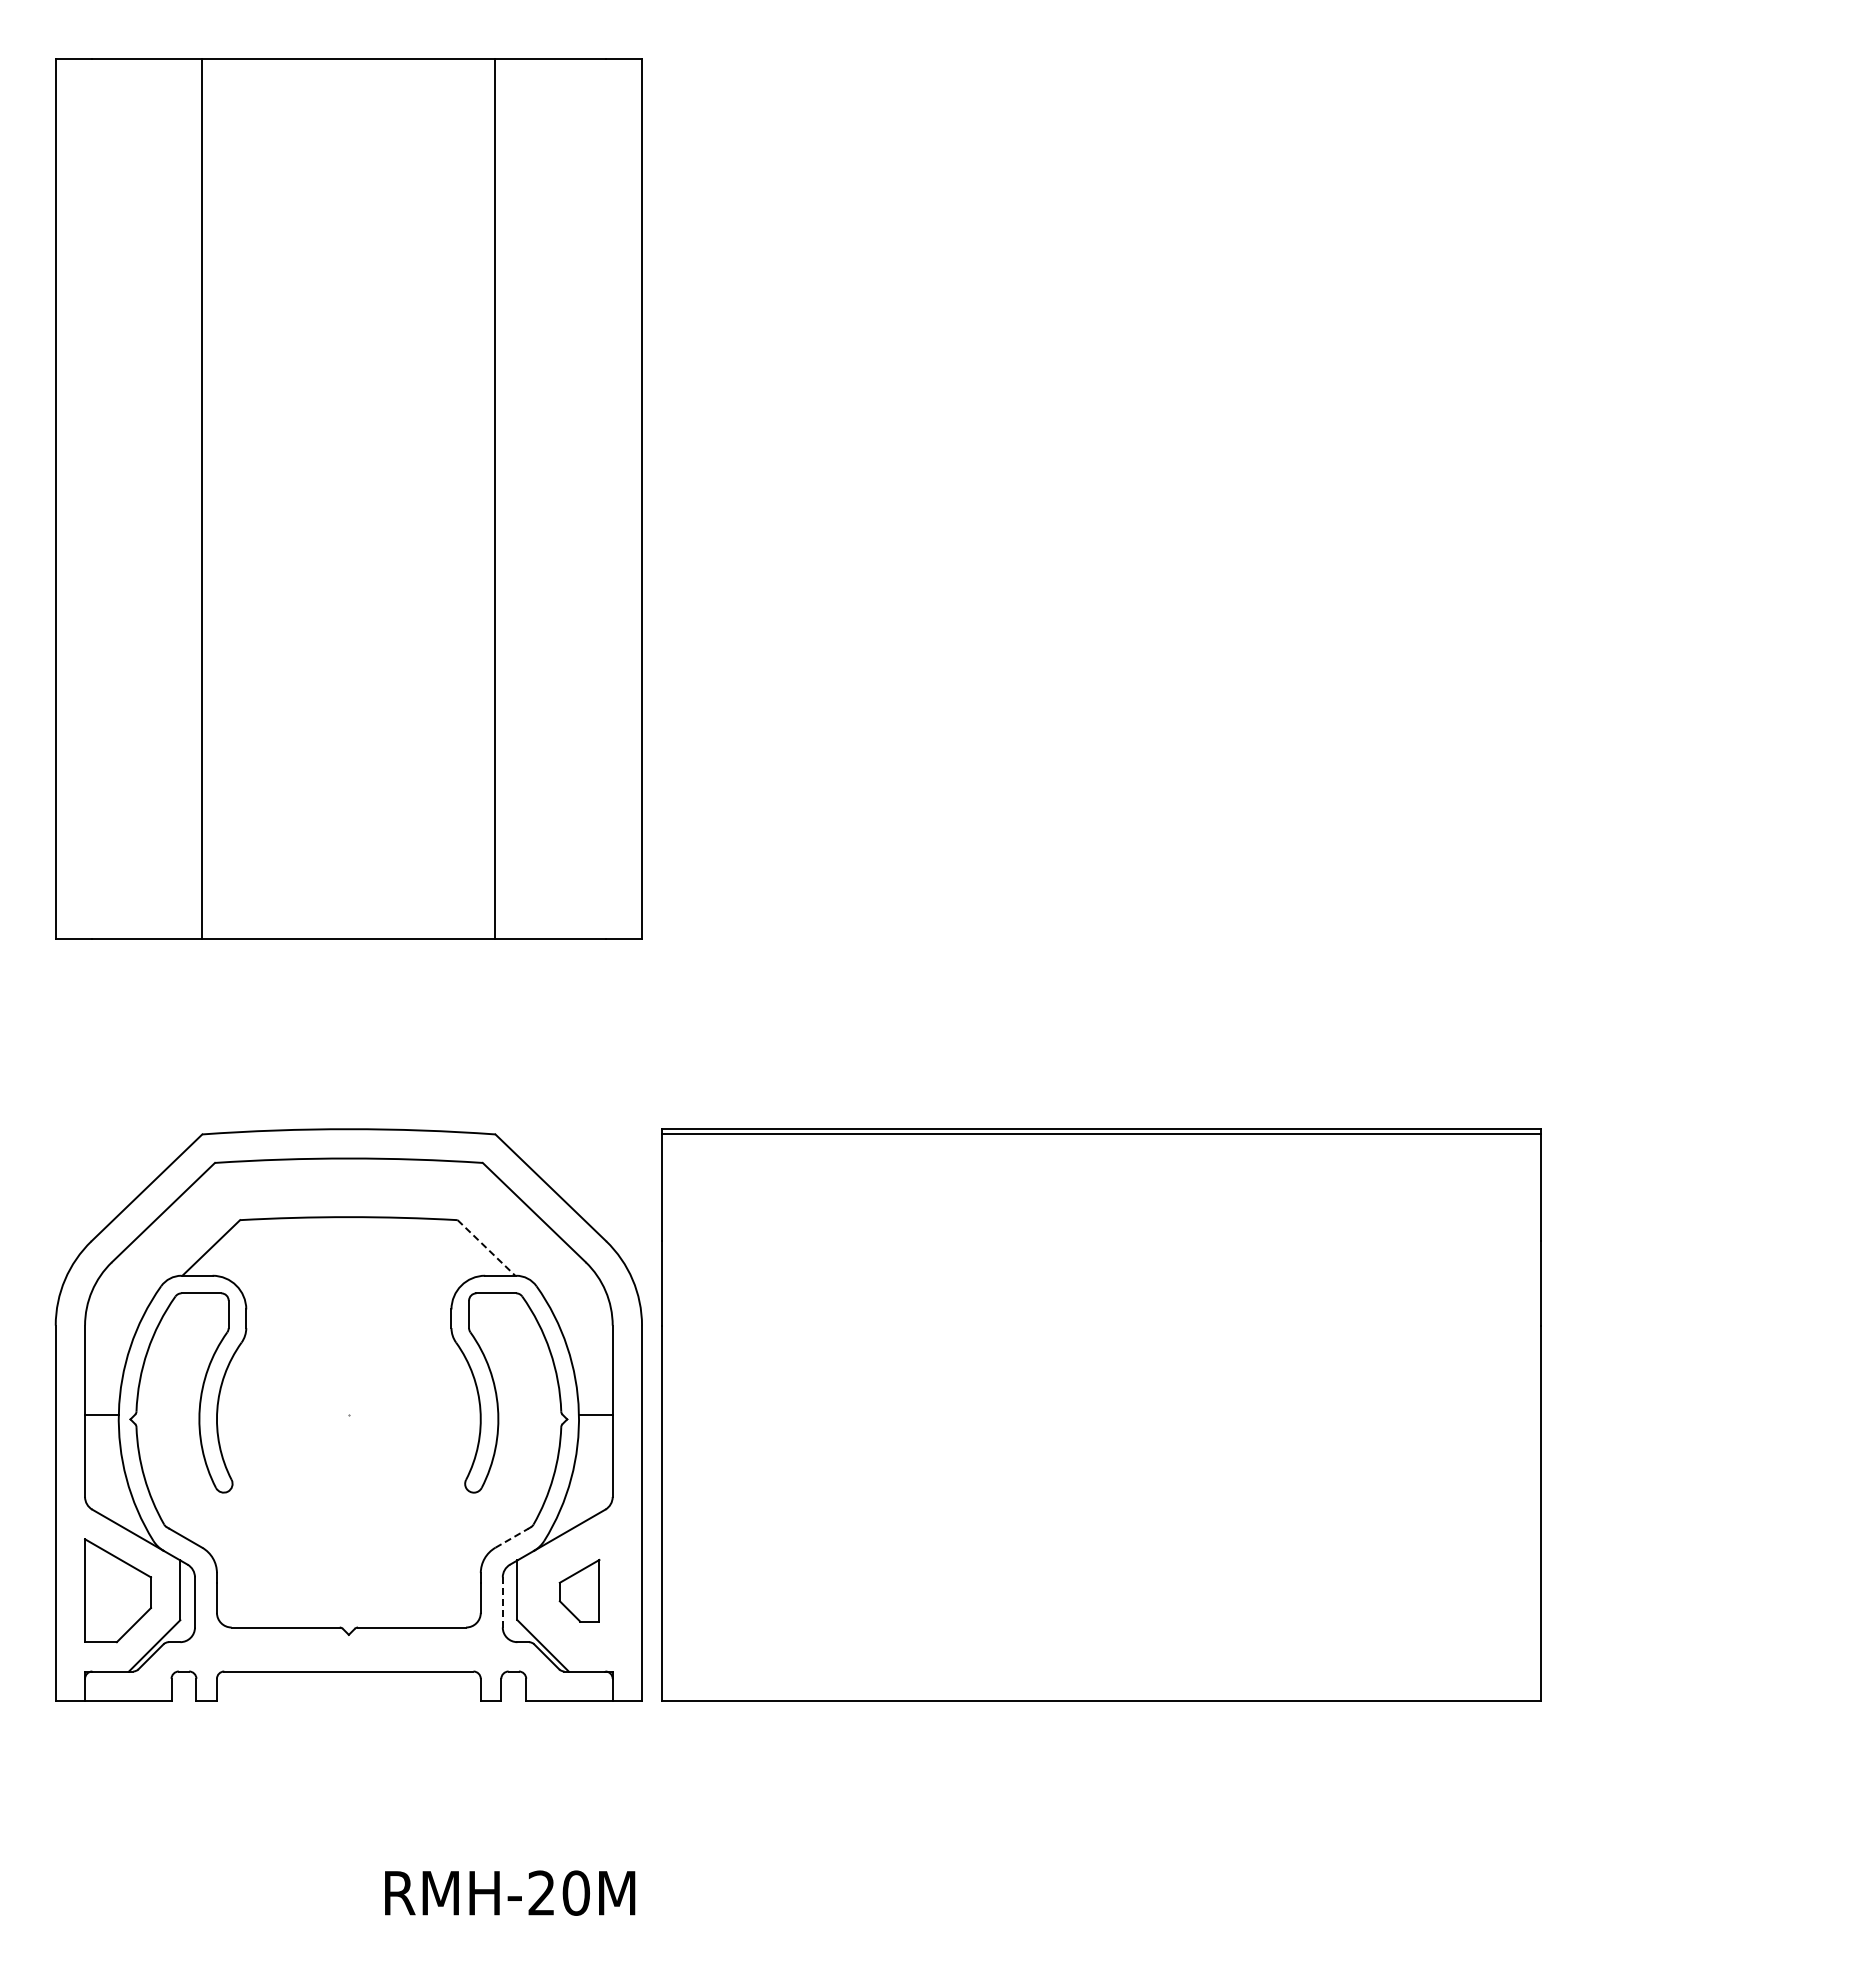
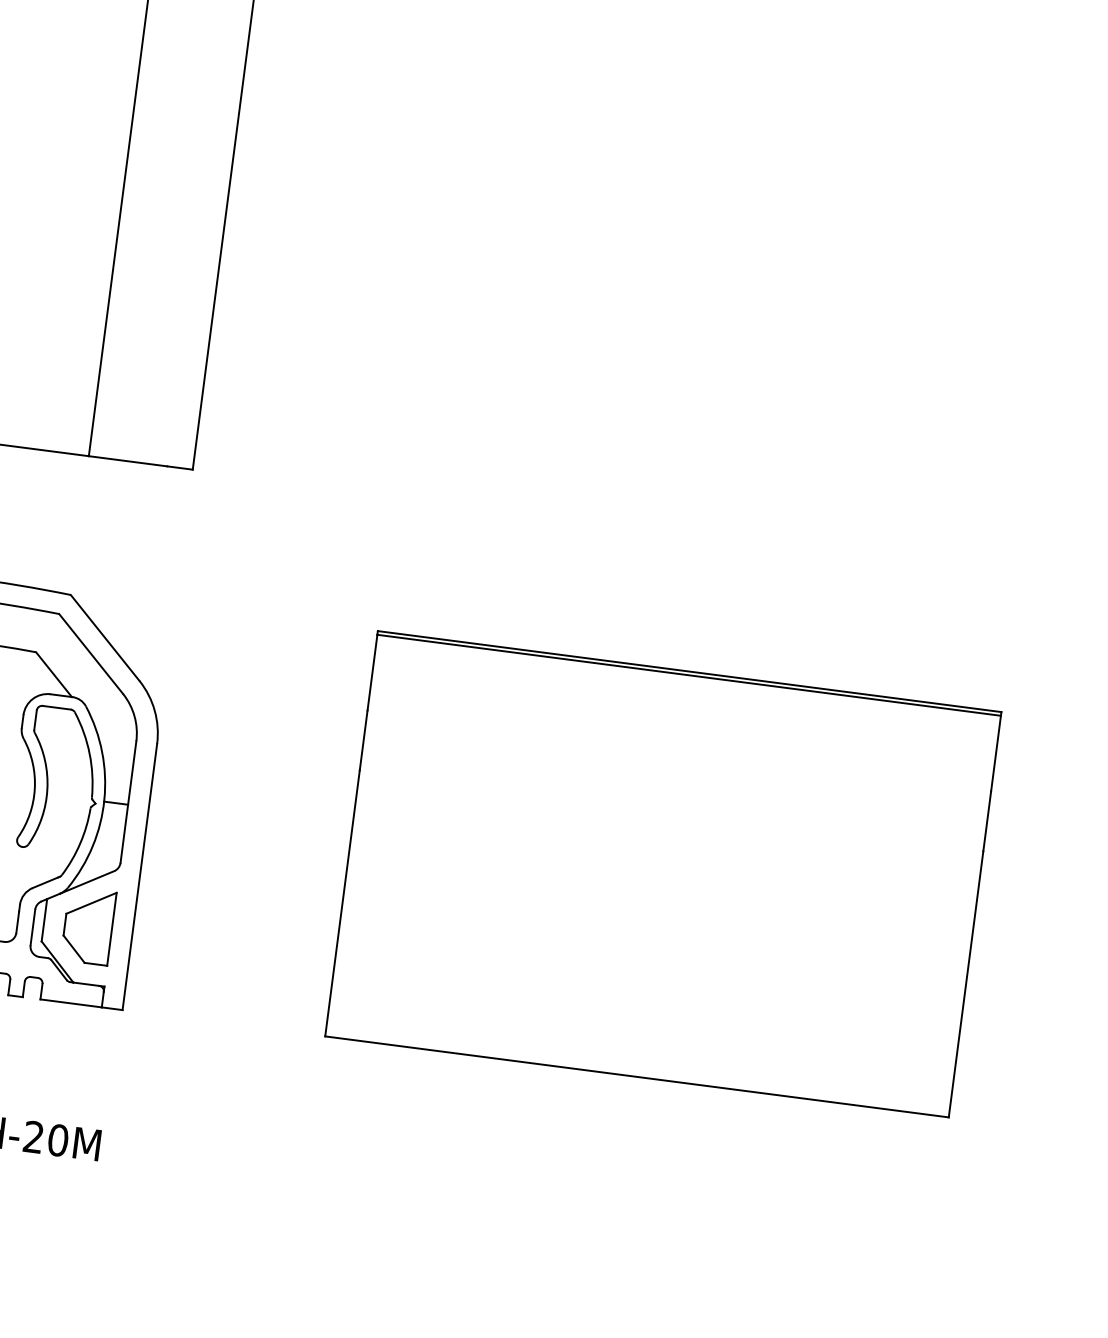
line: (486, 1248) -> (53, 675), dashed -> solid
part: (1101, 1414) -> (663, 873), moved
line: (512, 1537) -> (45, 882), dashed -> solid
part: (579, 1590) -> (88, 926), size x1.67
line: (502, 1602) -> (32, 927), dashed -> solid

